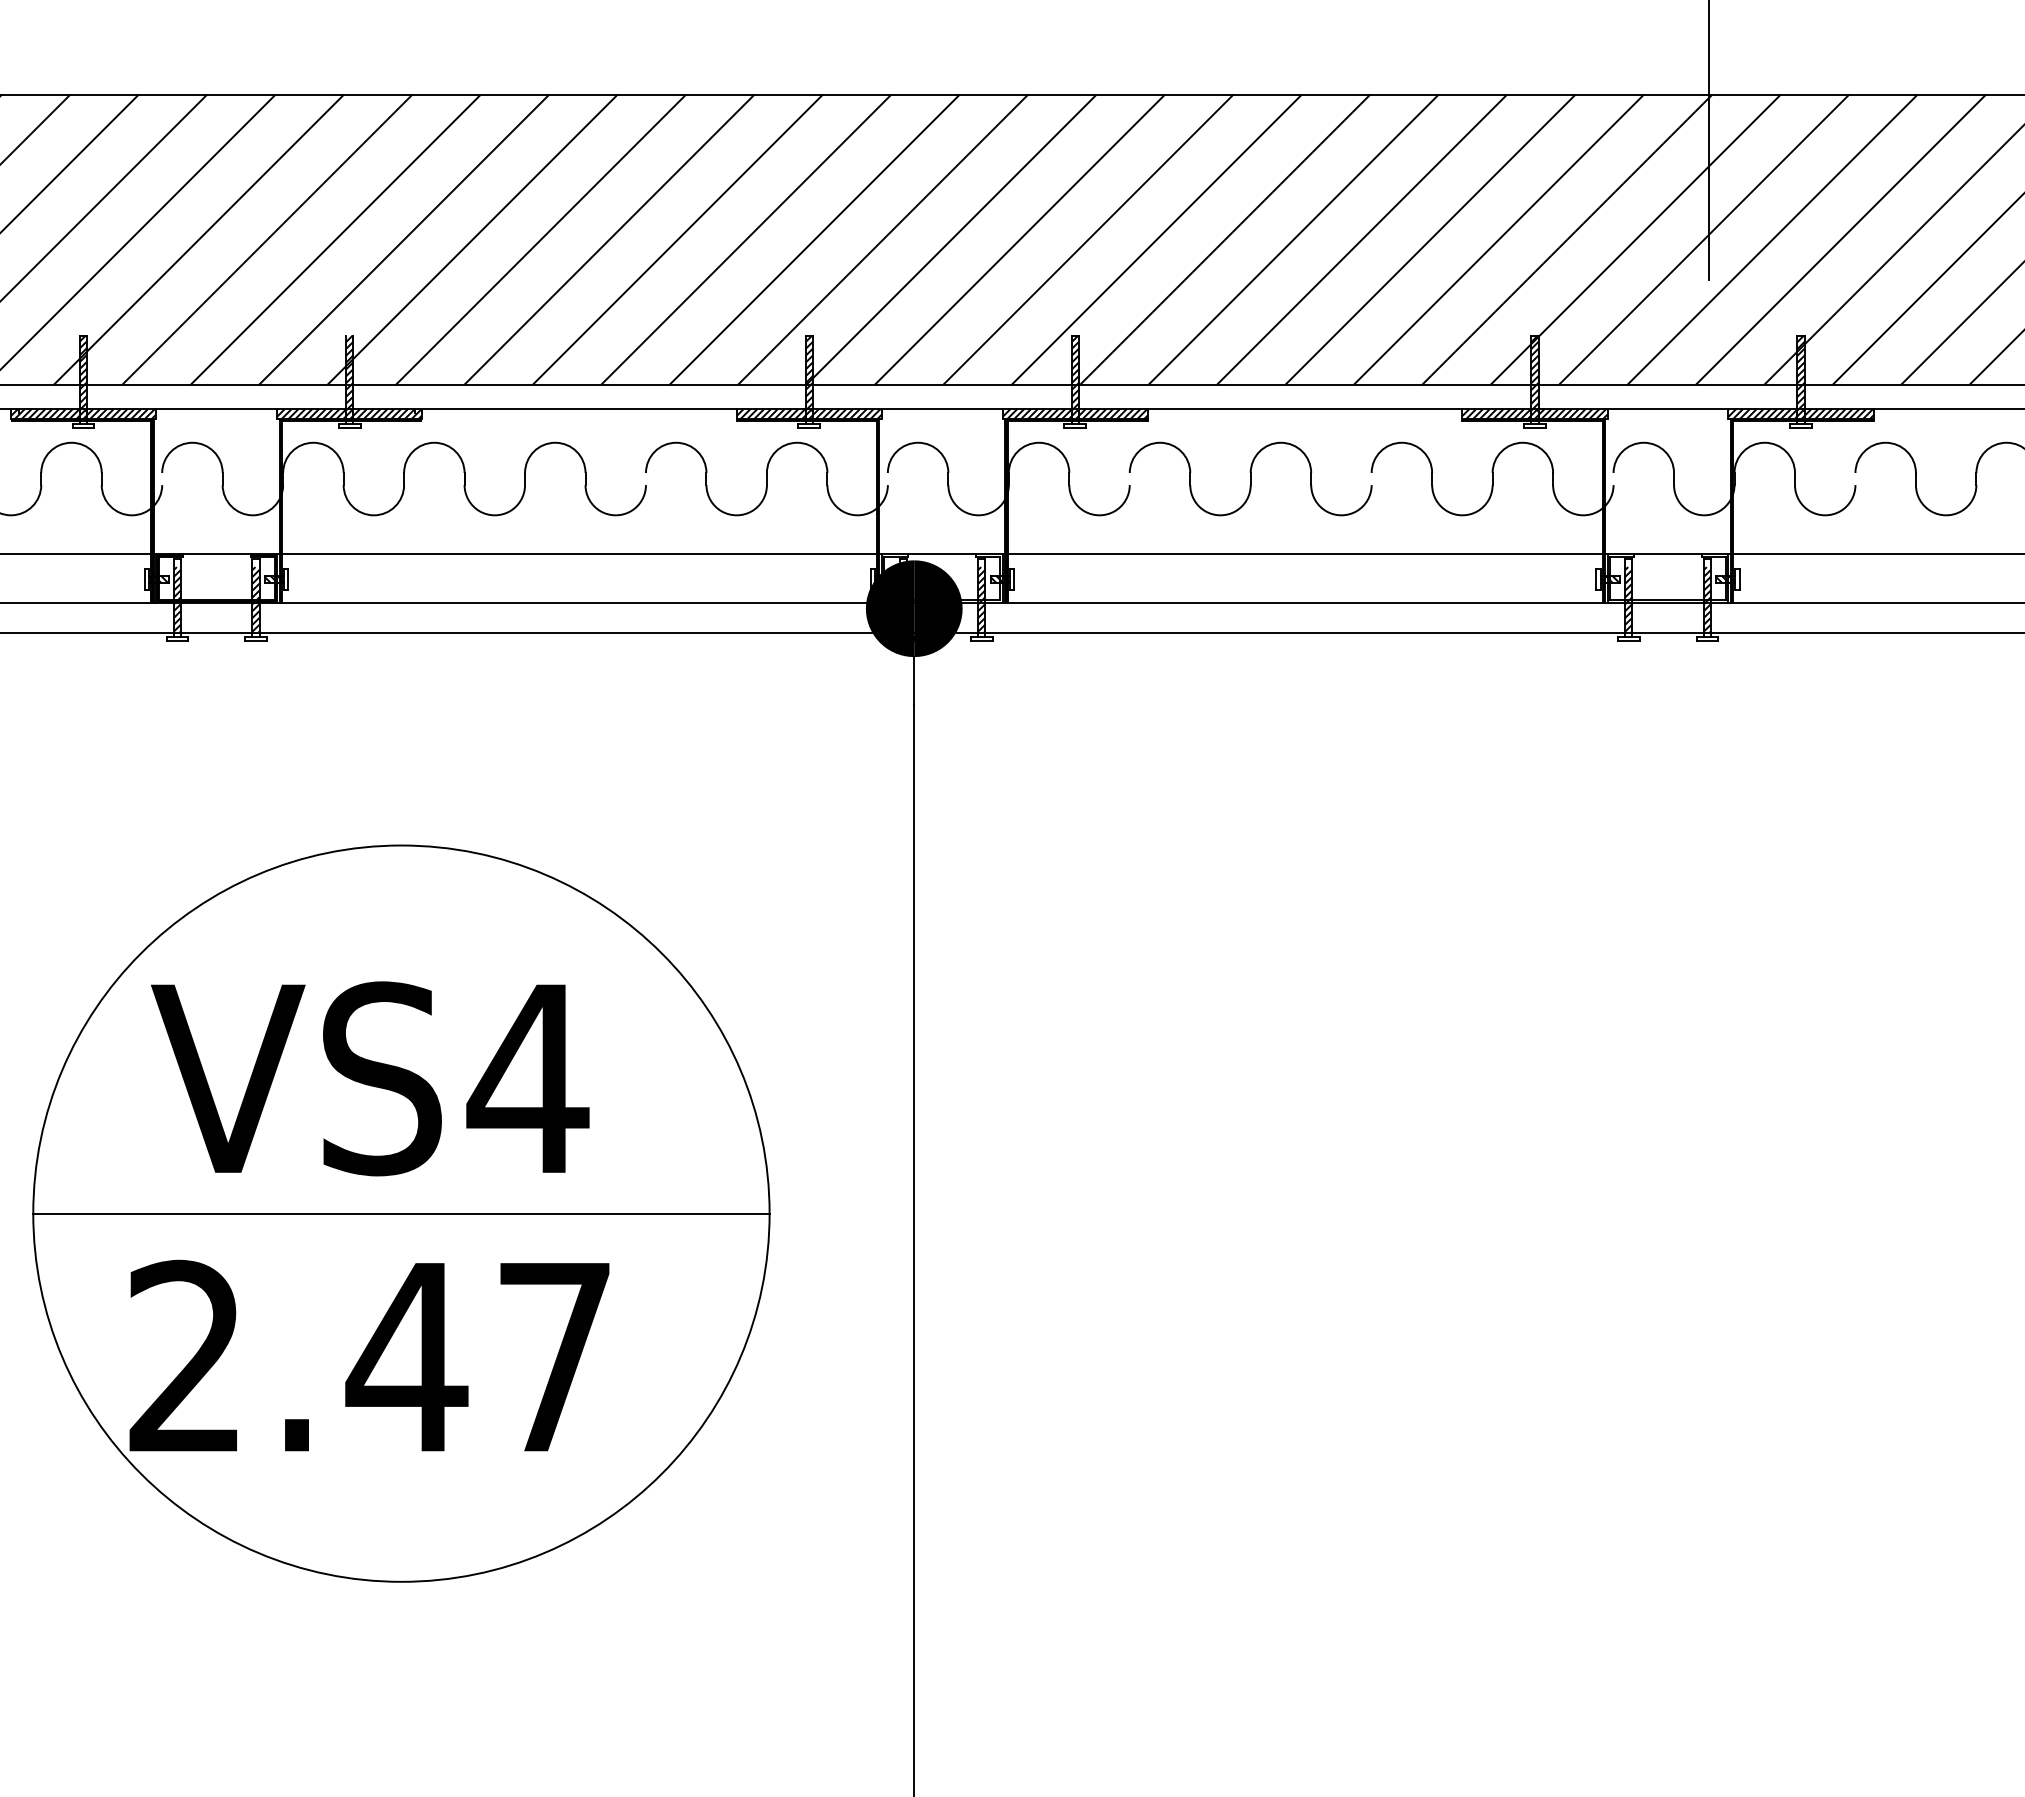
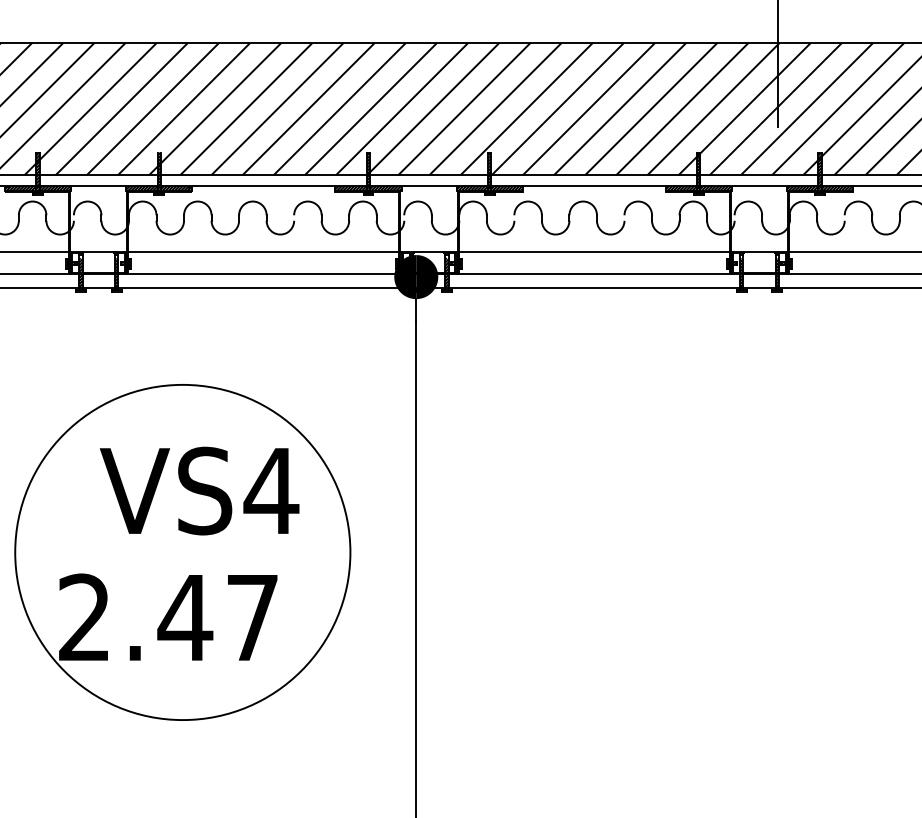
text: (369, 1077) -> (199, 490), moved
line: (400, 1213) -> (182, 552), removed

